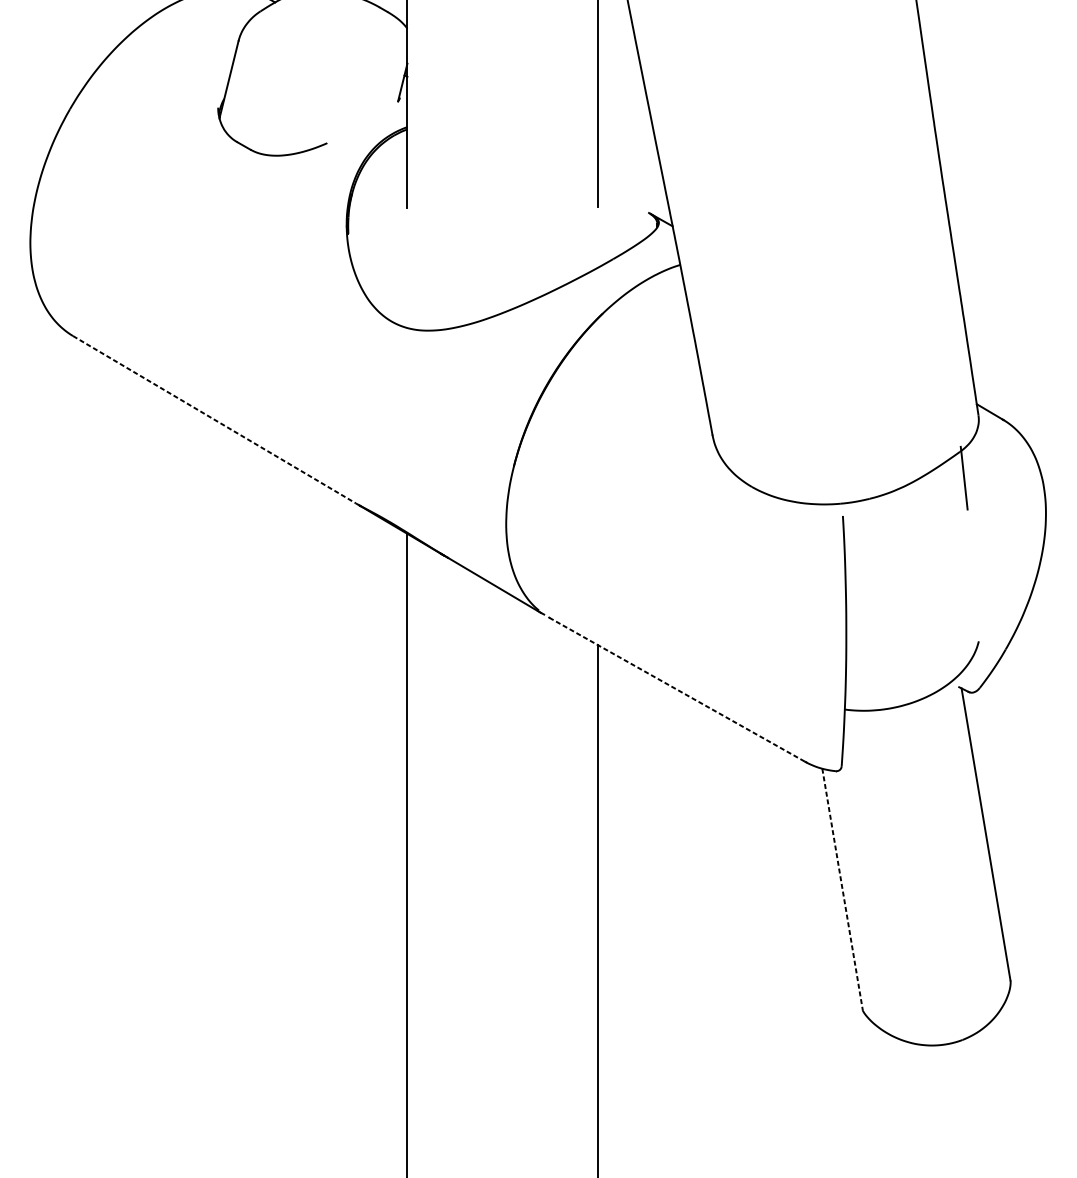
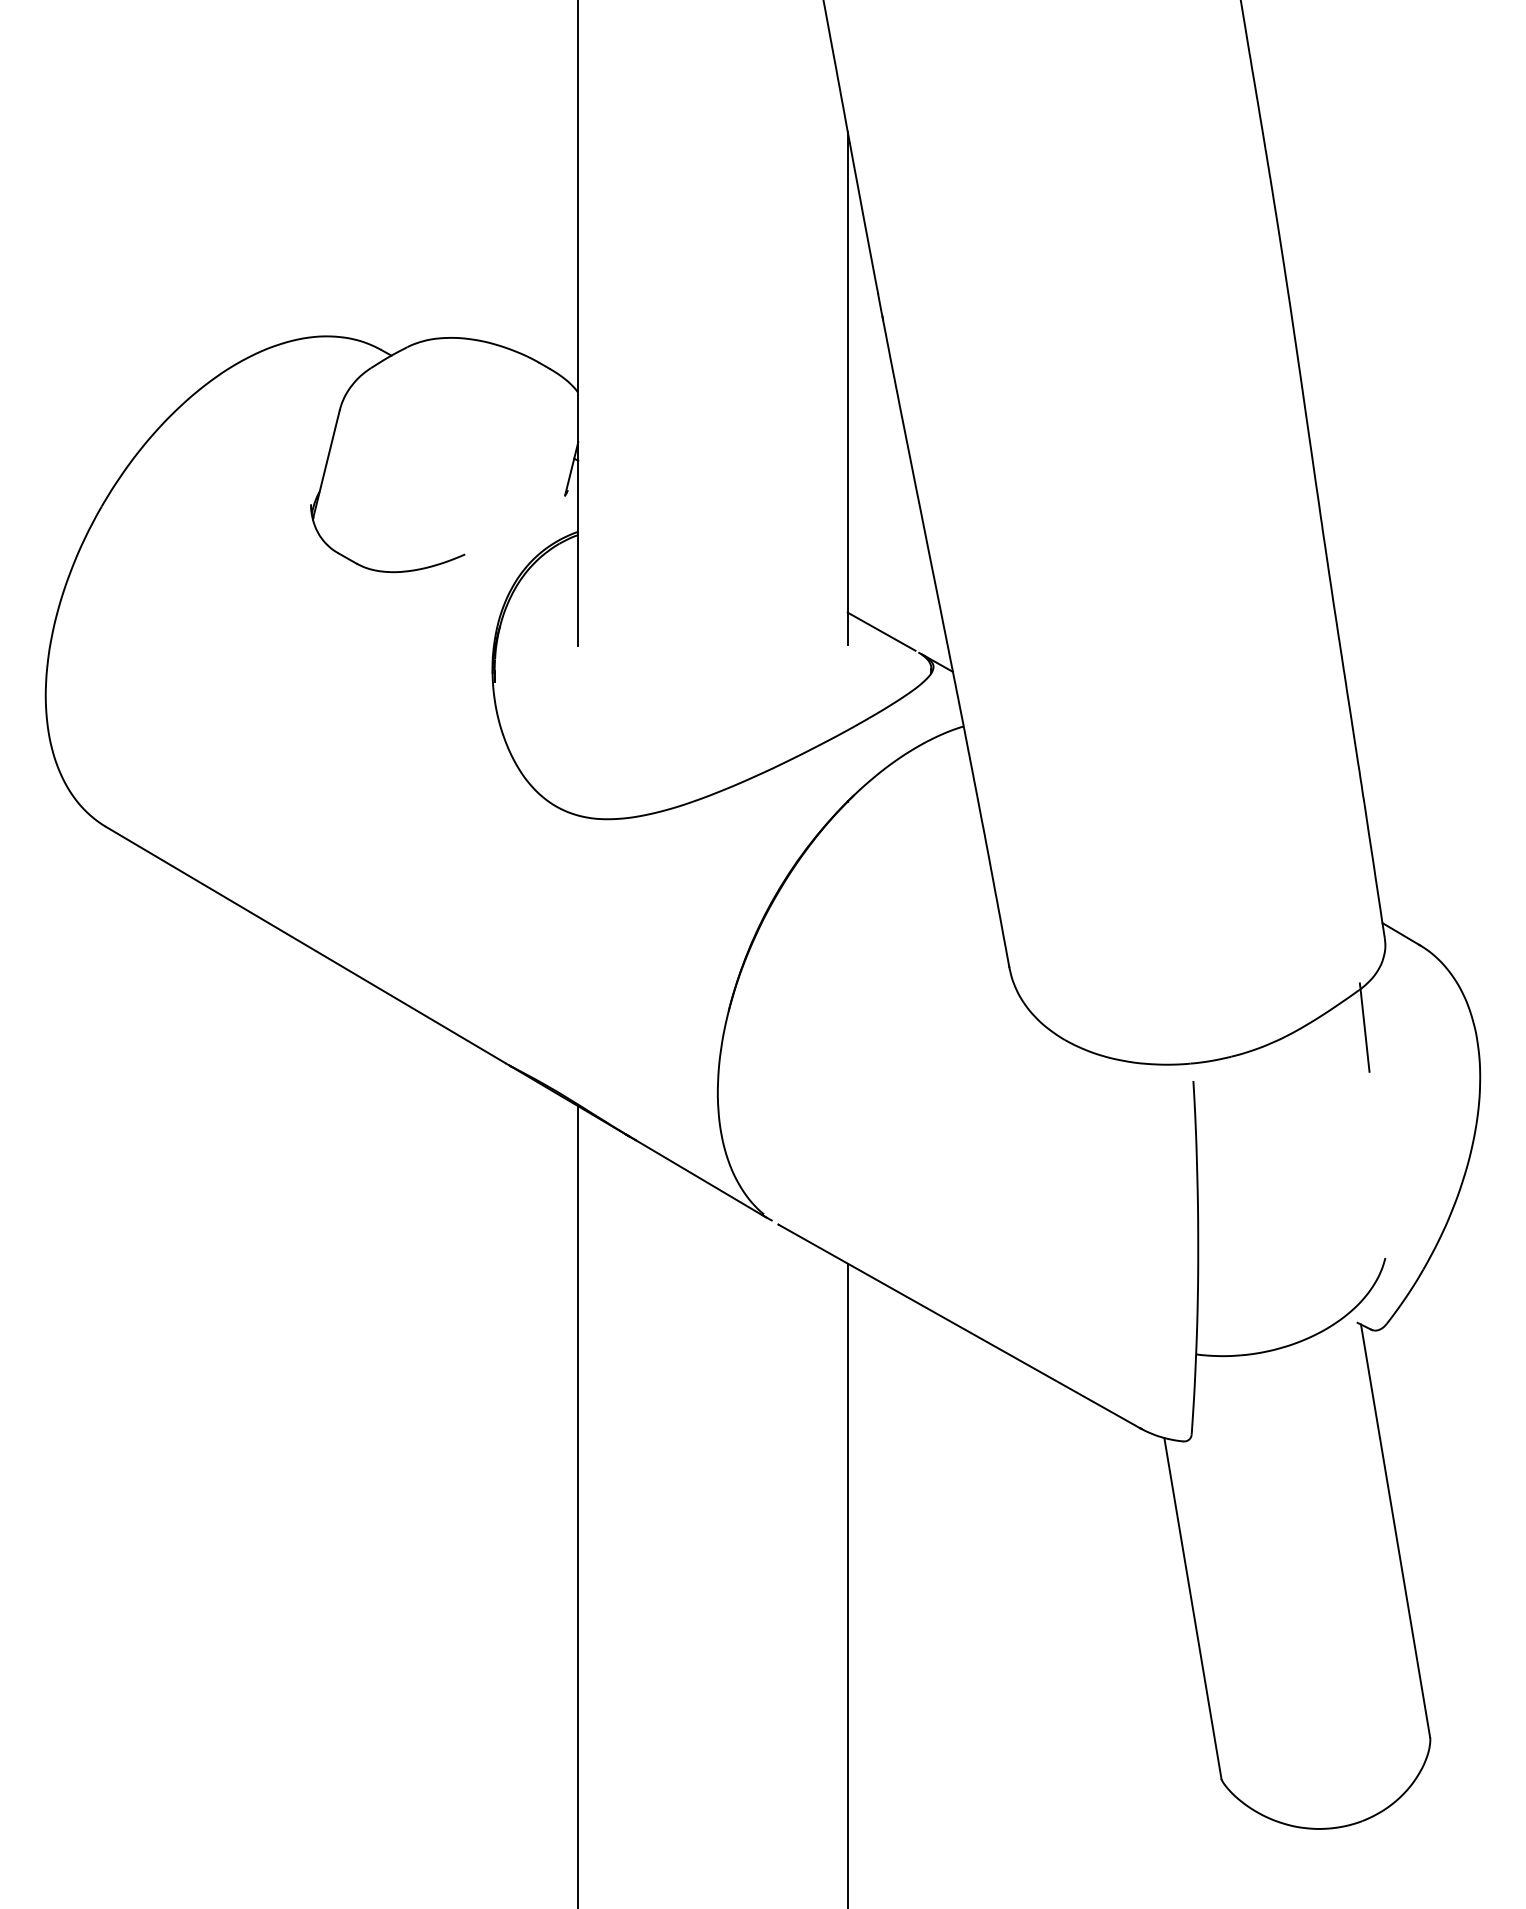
line: (622, 197) -> (881, 631), added
line: (214, 420) -> (306, 945), dashed -> solid
line: (677, 689) -> (959, 1326), dashed -> solid
line: (842, 889) -> (1192, 1608), dashed -> solid

